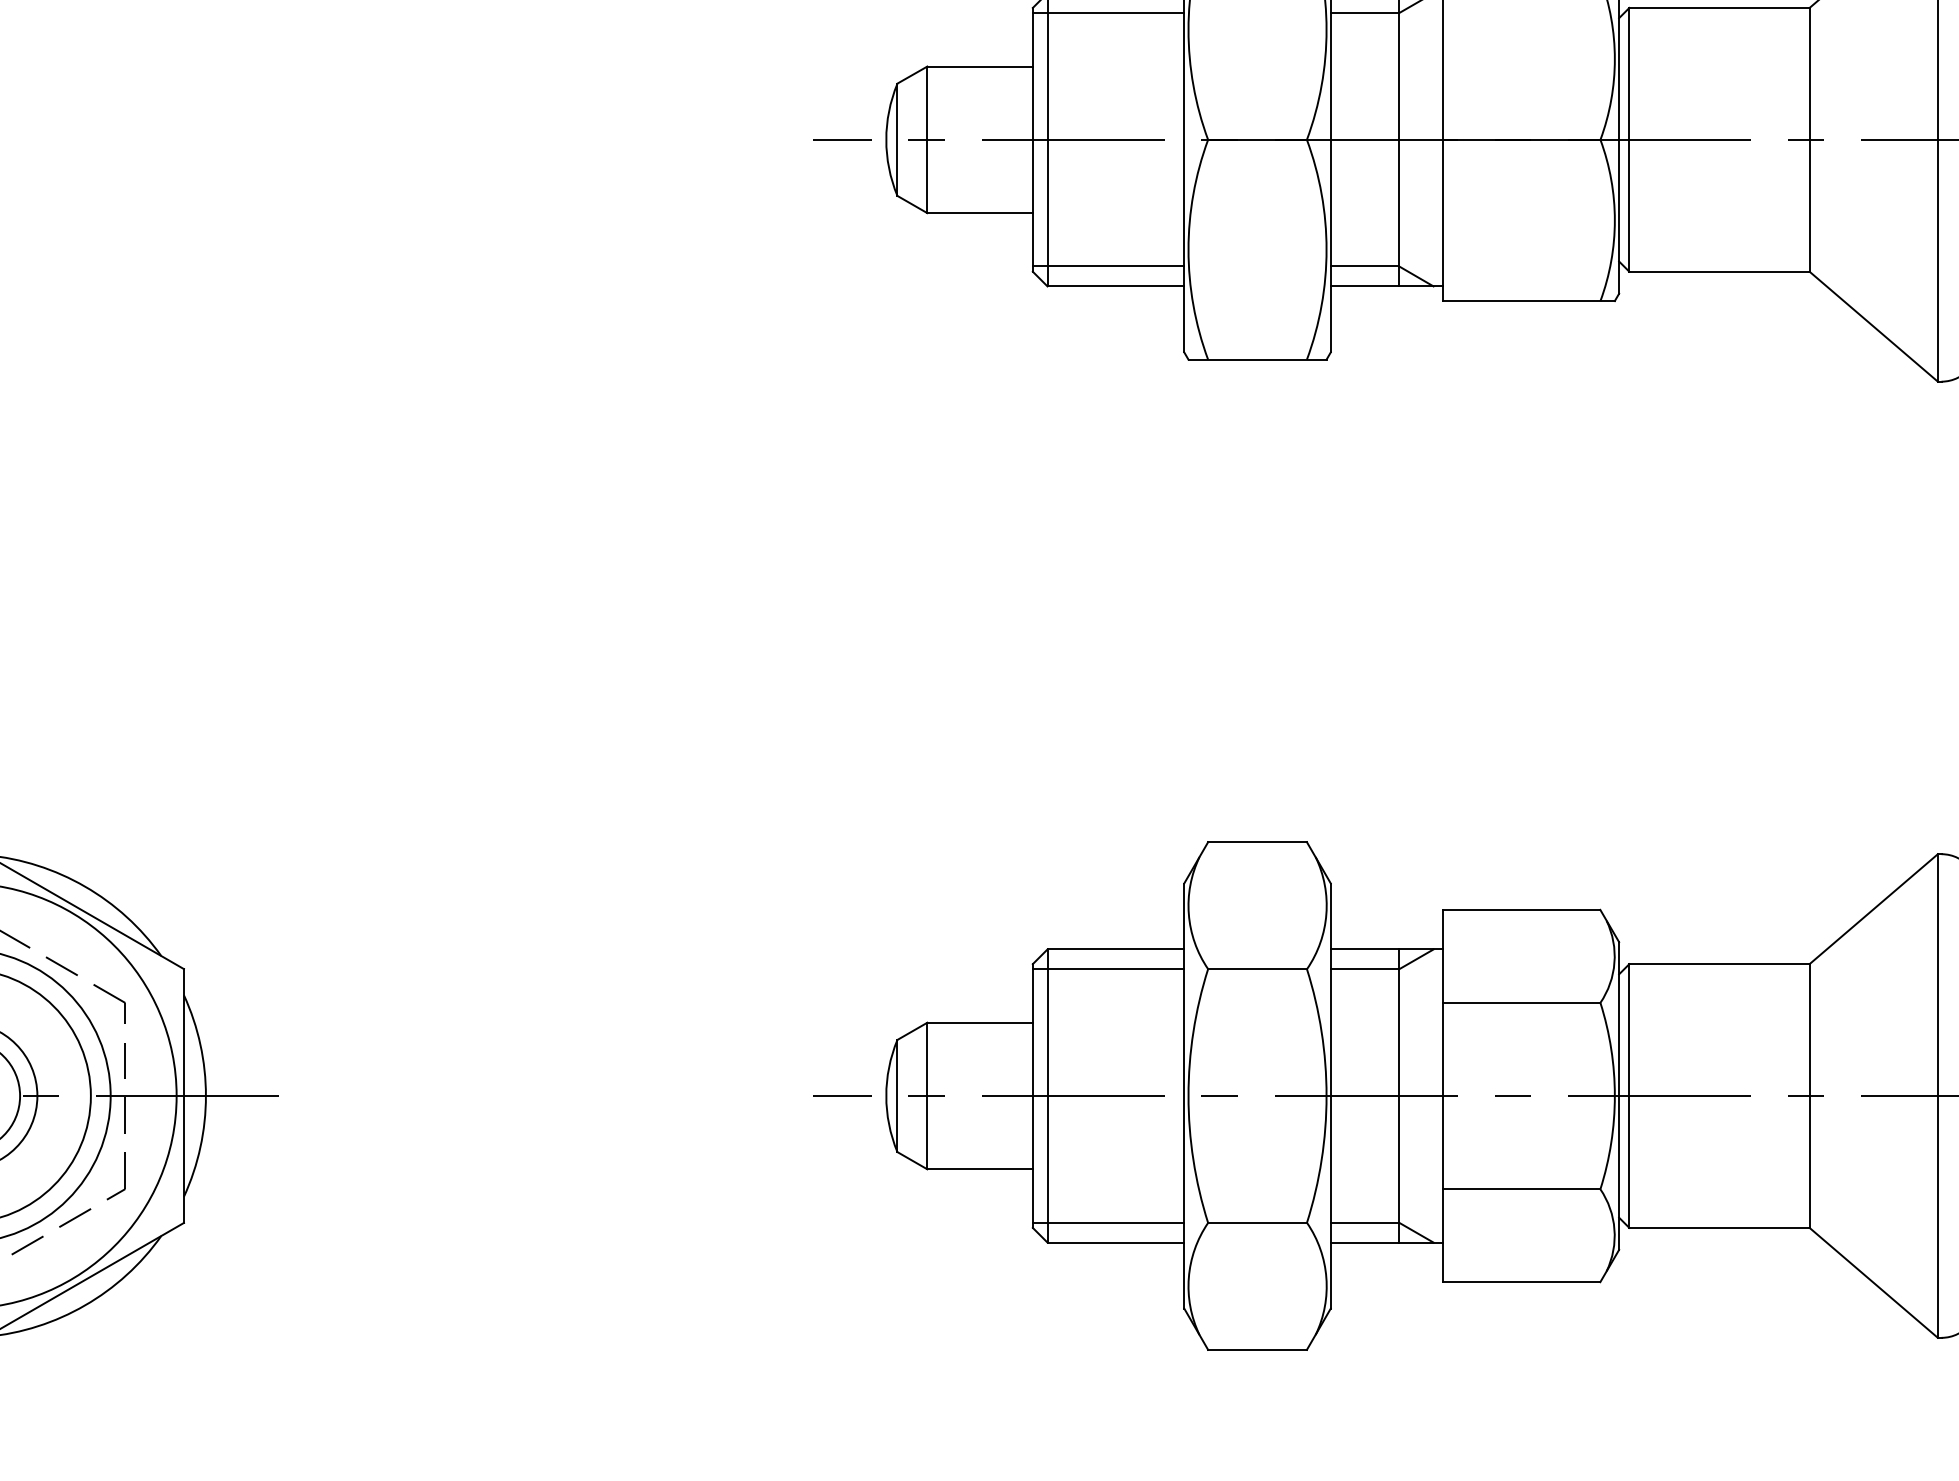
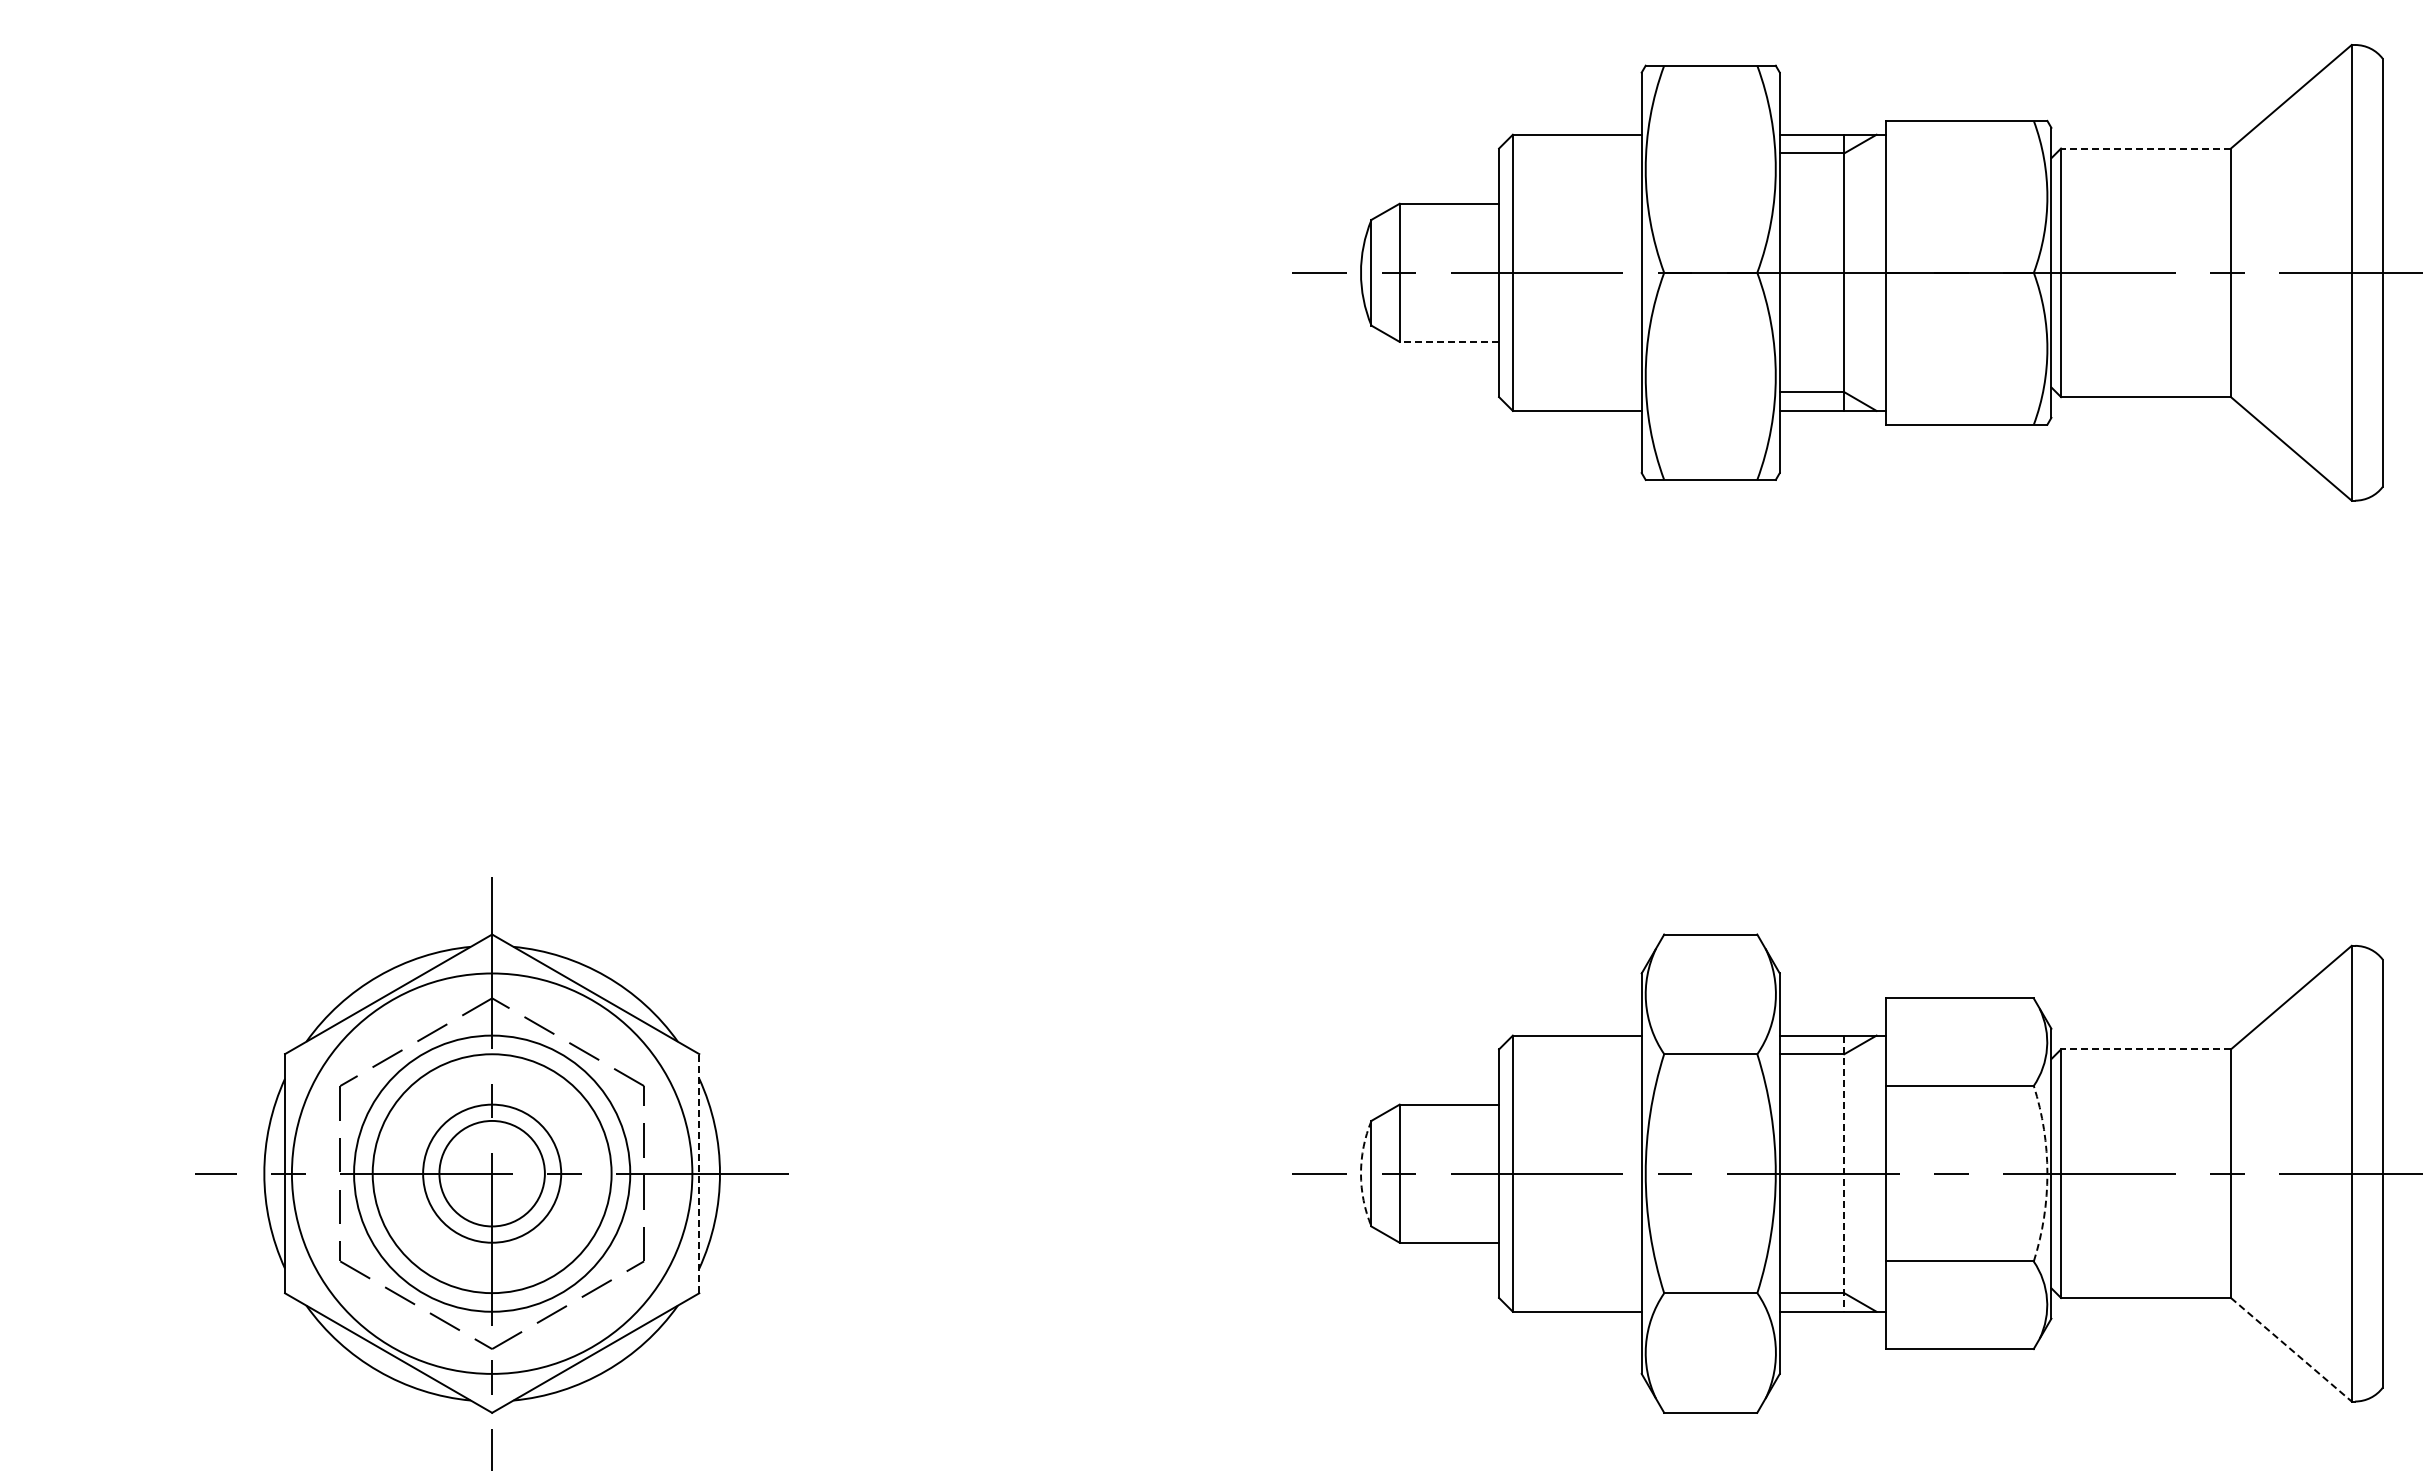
line: (1718, 7) -> (2145, 148), solid -> dashed
line: (1108, 13) -> (1570, 153), removed
line: (980, 212) -> (1449, 341), solid -> dashed
line: (1108, 266) -> (1570, 392), removed
line: (1718, 964) -> (2145, 1049), solid -> dashed
line: (1108, 969) -> (1570, 1054), removed
line: (184, 1095) -> (699, 1173), solid -> dashed
arc: (885, 1095) -> (1360, 1173), solid -> dashed
arc: (1614, 1095) -> (2047, 1173), solid -> dashed
line: (1399, 1096) -> (1844, 1174), solid -> dashed
line: (1108, 1223) -> (1570, 1293), removed
line: (1873, 1282) -> (2291, 1349), solid -> dashed

